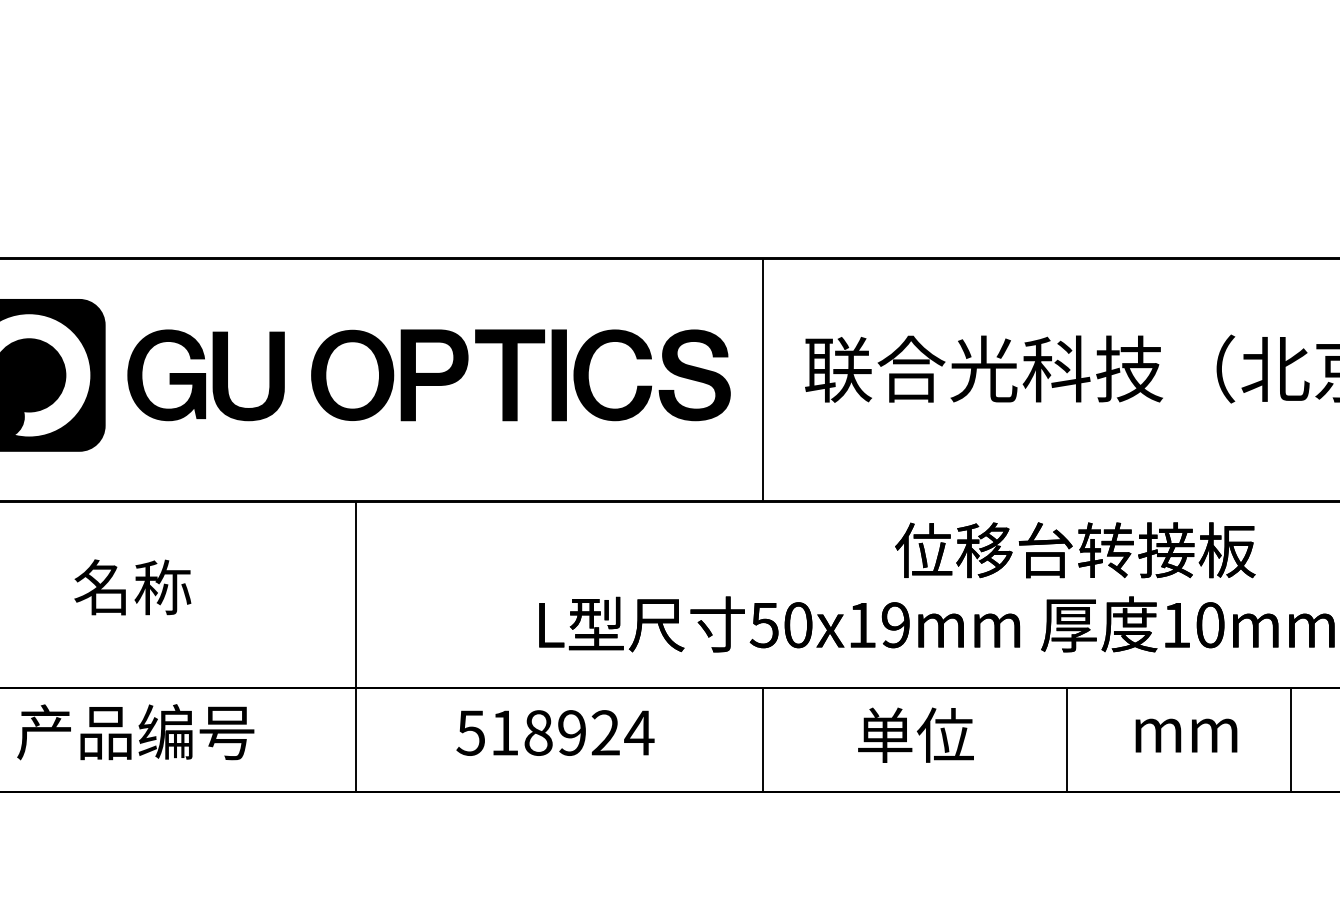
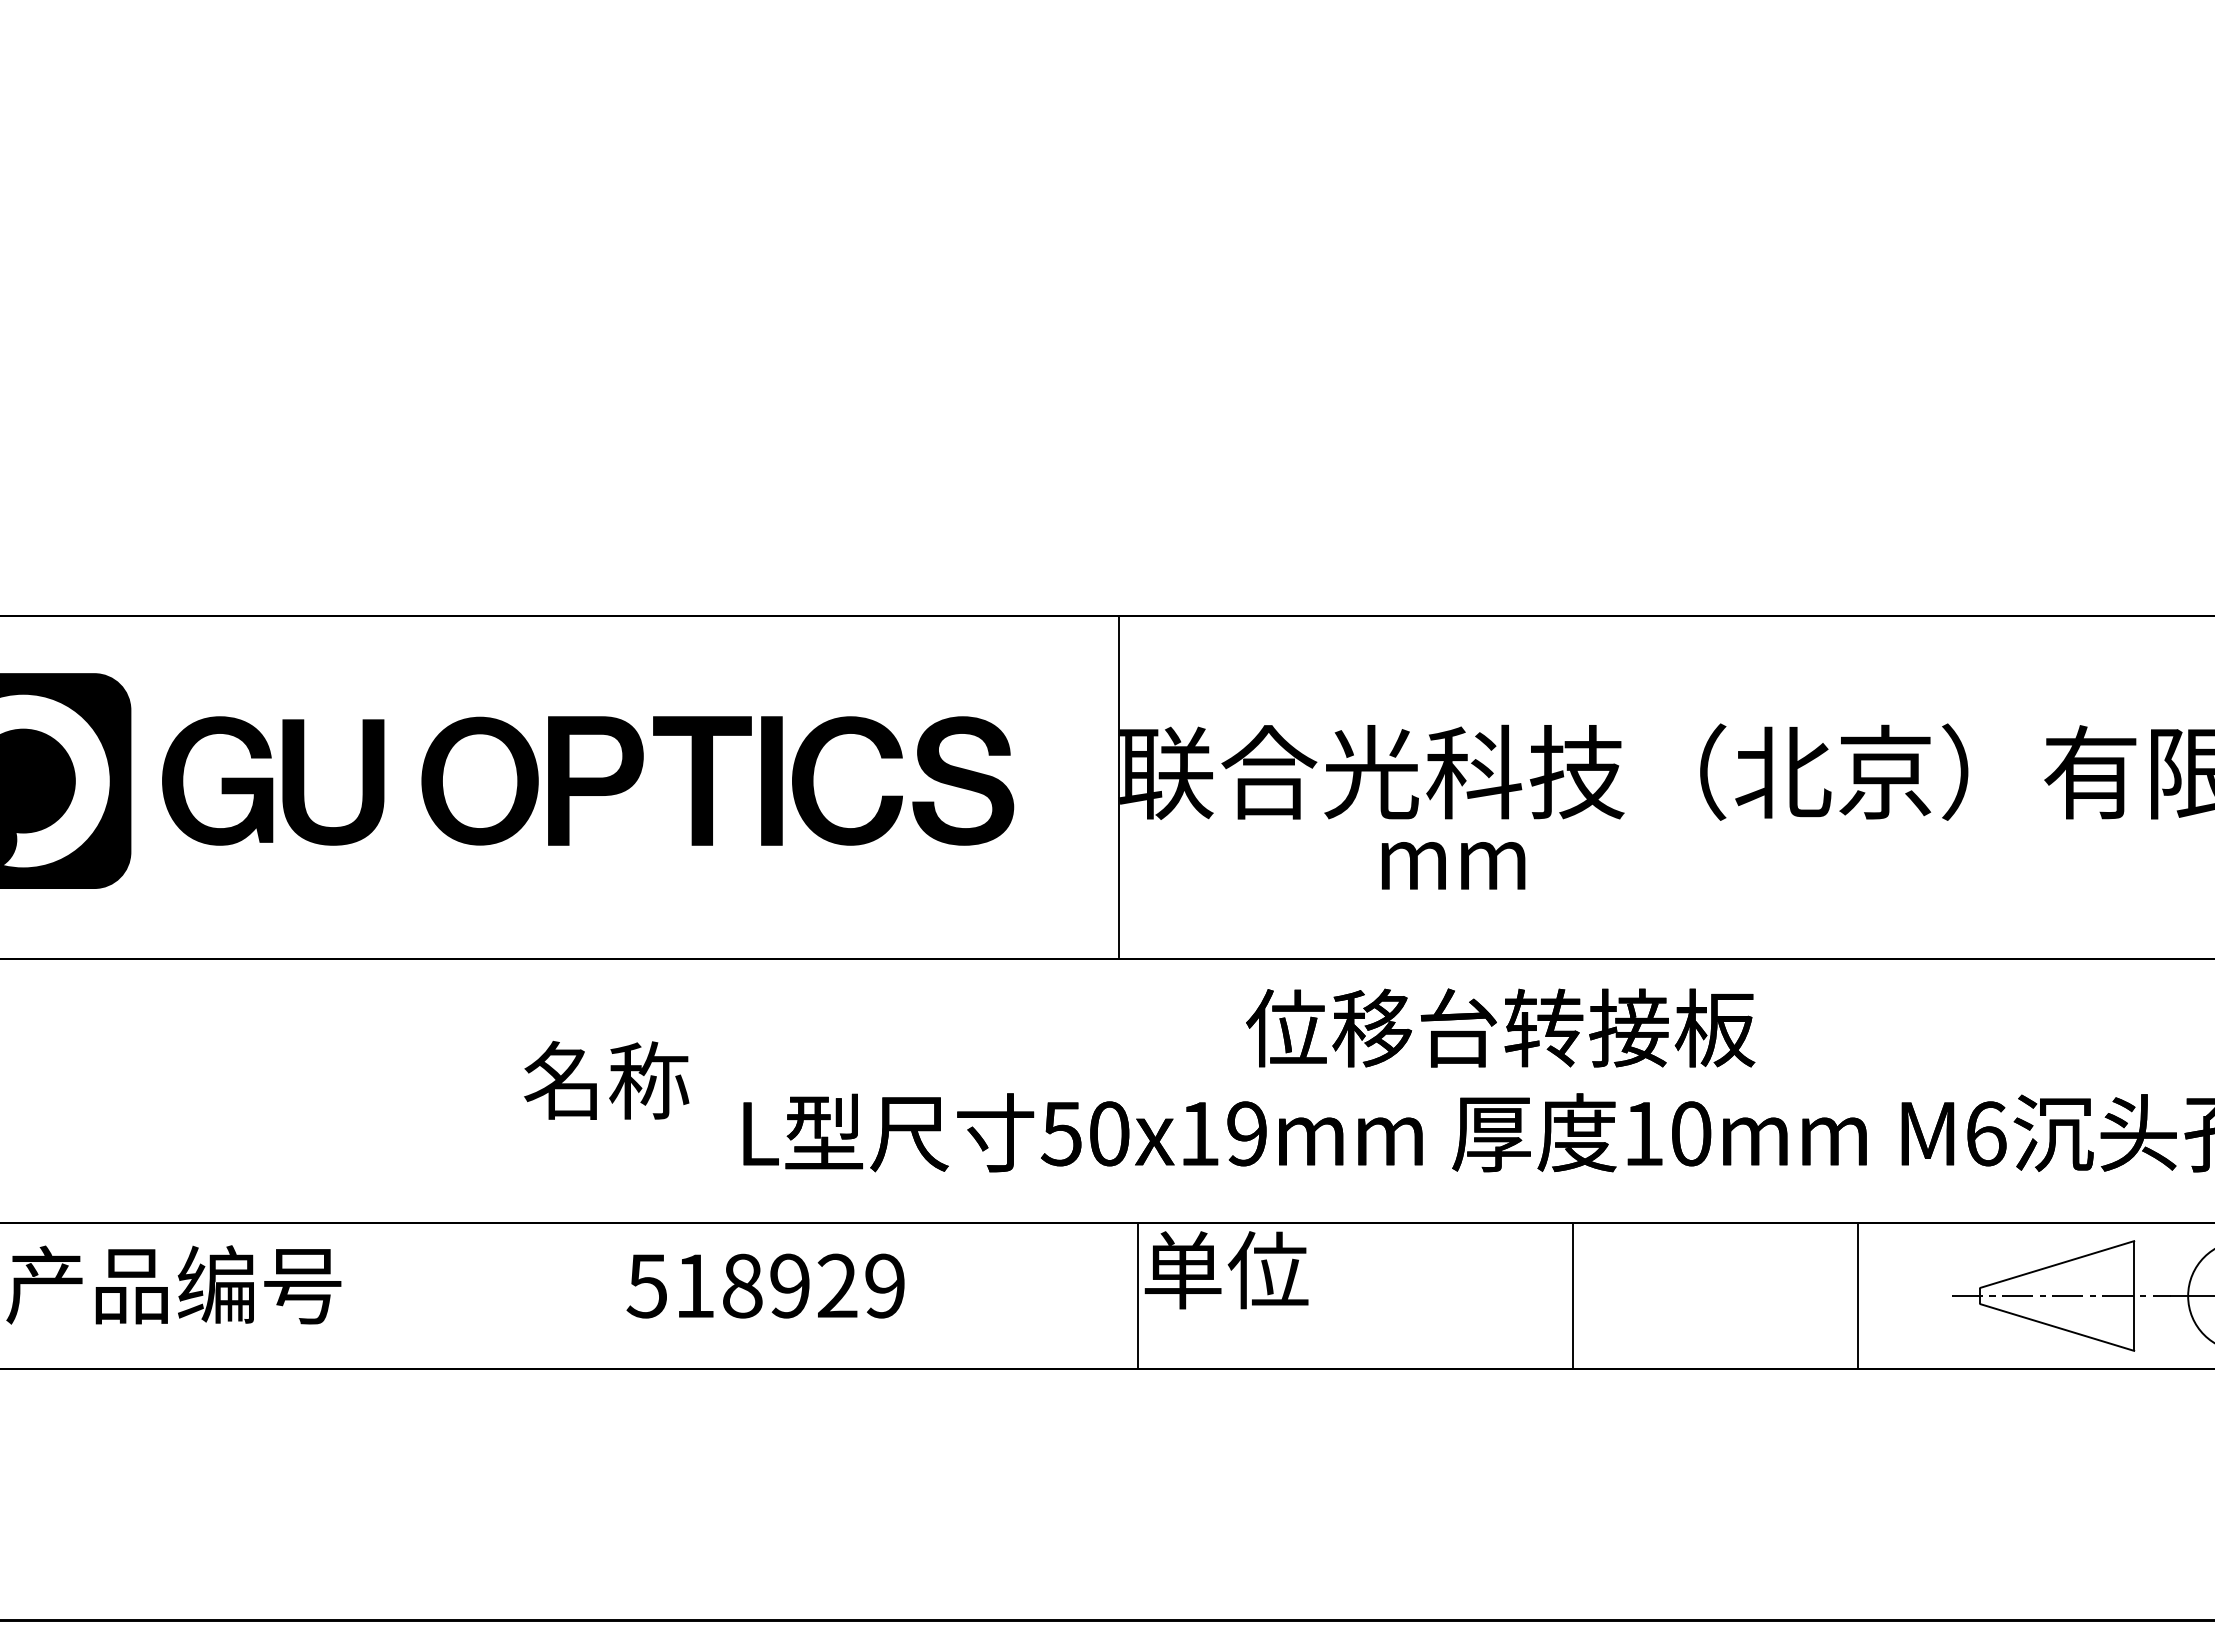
line: (762, 379) -> (1118, 786), moved
text: (132, 586) -> (606, 1079), moved
line: (356, 646) -> (485, 1164), removed
text: (639, 732) -> (884, 1285), 518924 -> 518929
text: (915, 735) -> (1226, 1270), moved
text: (1186, 735) -> (1453, 865), moved
line: (762, 739) -> (1137, 1295), moved
line: (1067, 739) -> (1573, 1295), moved
line: (1290, 739) -> (1857, 1295), moved

